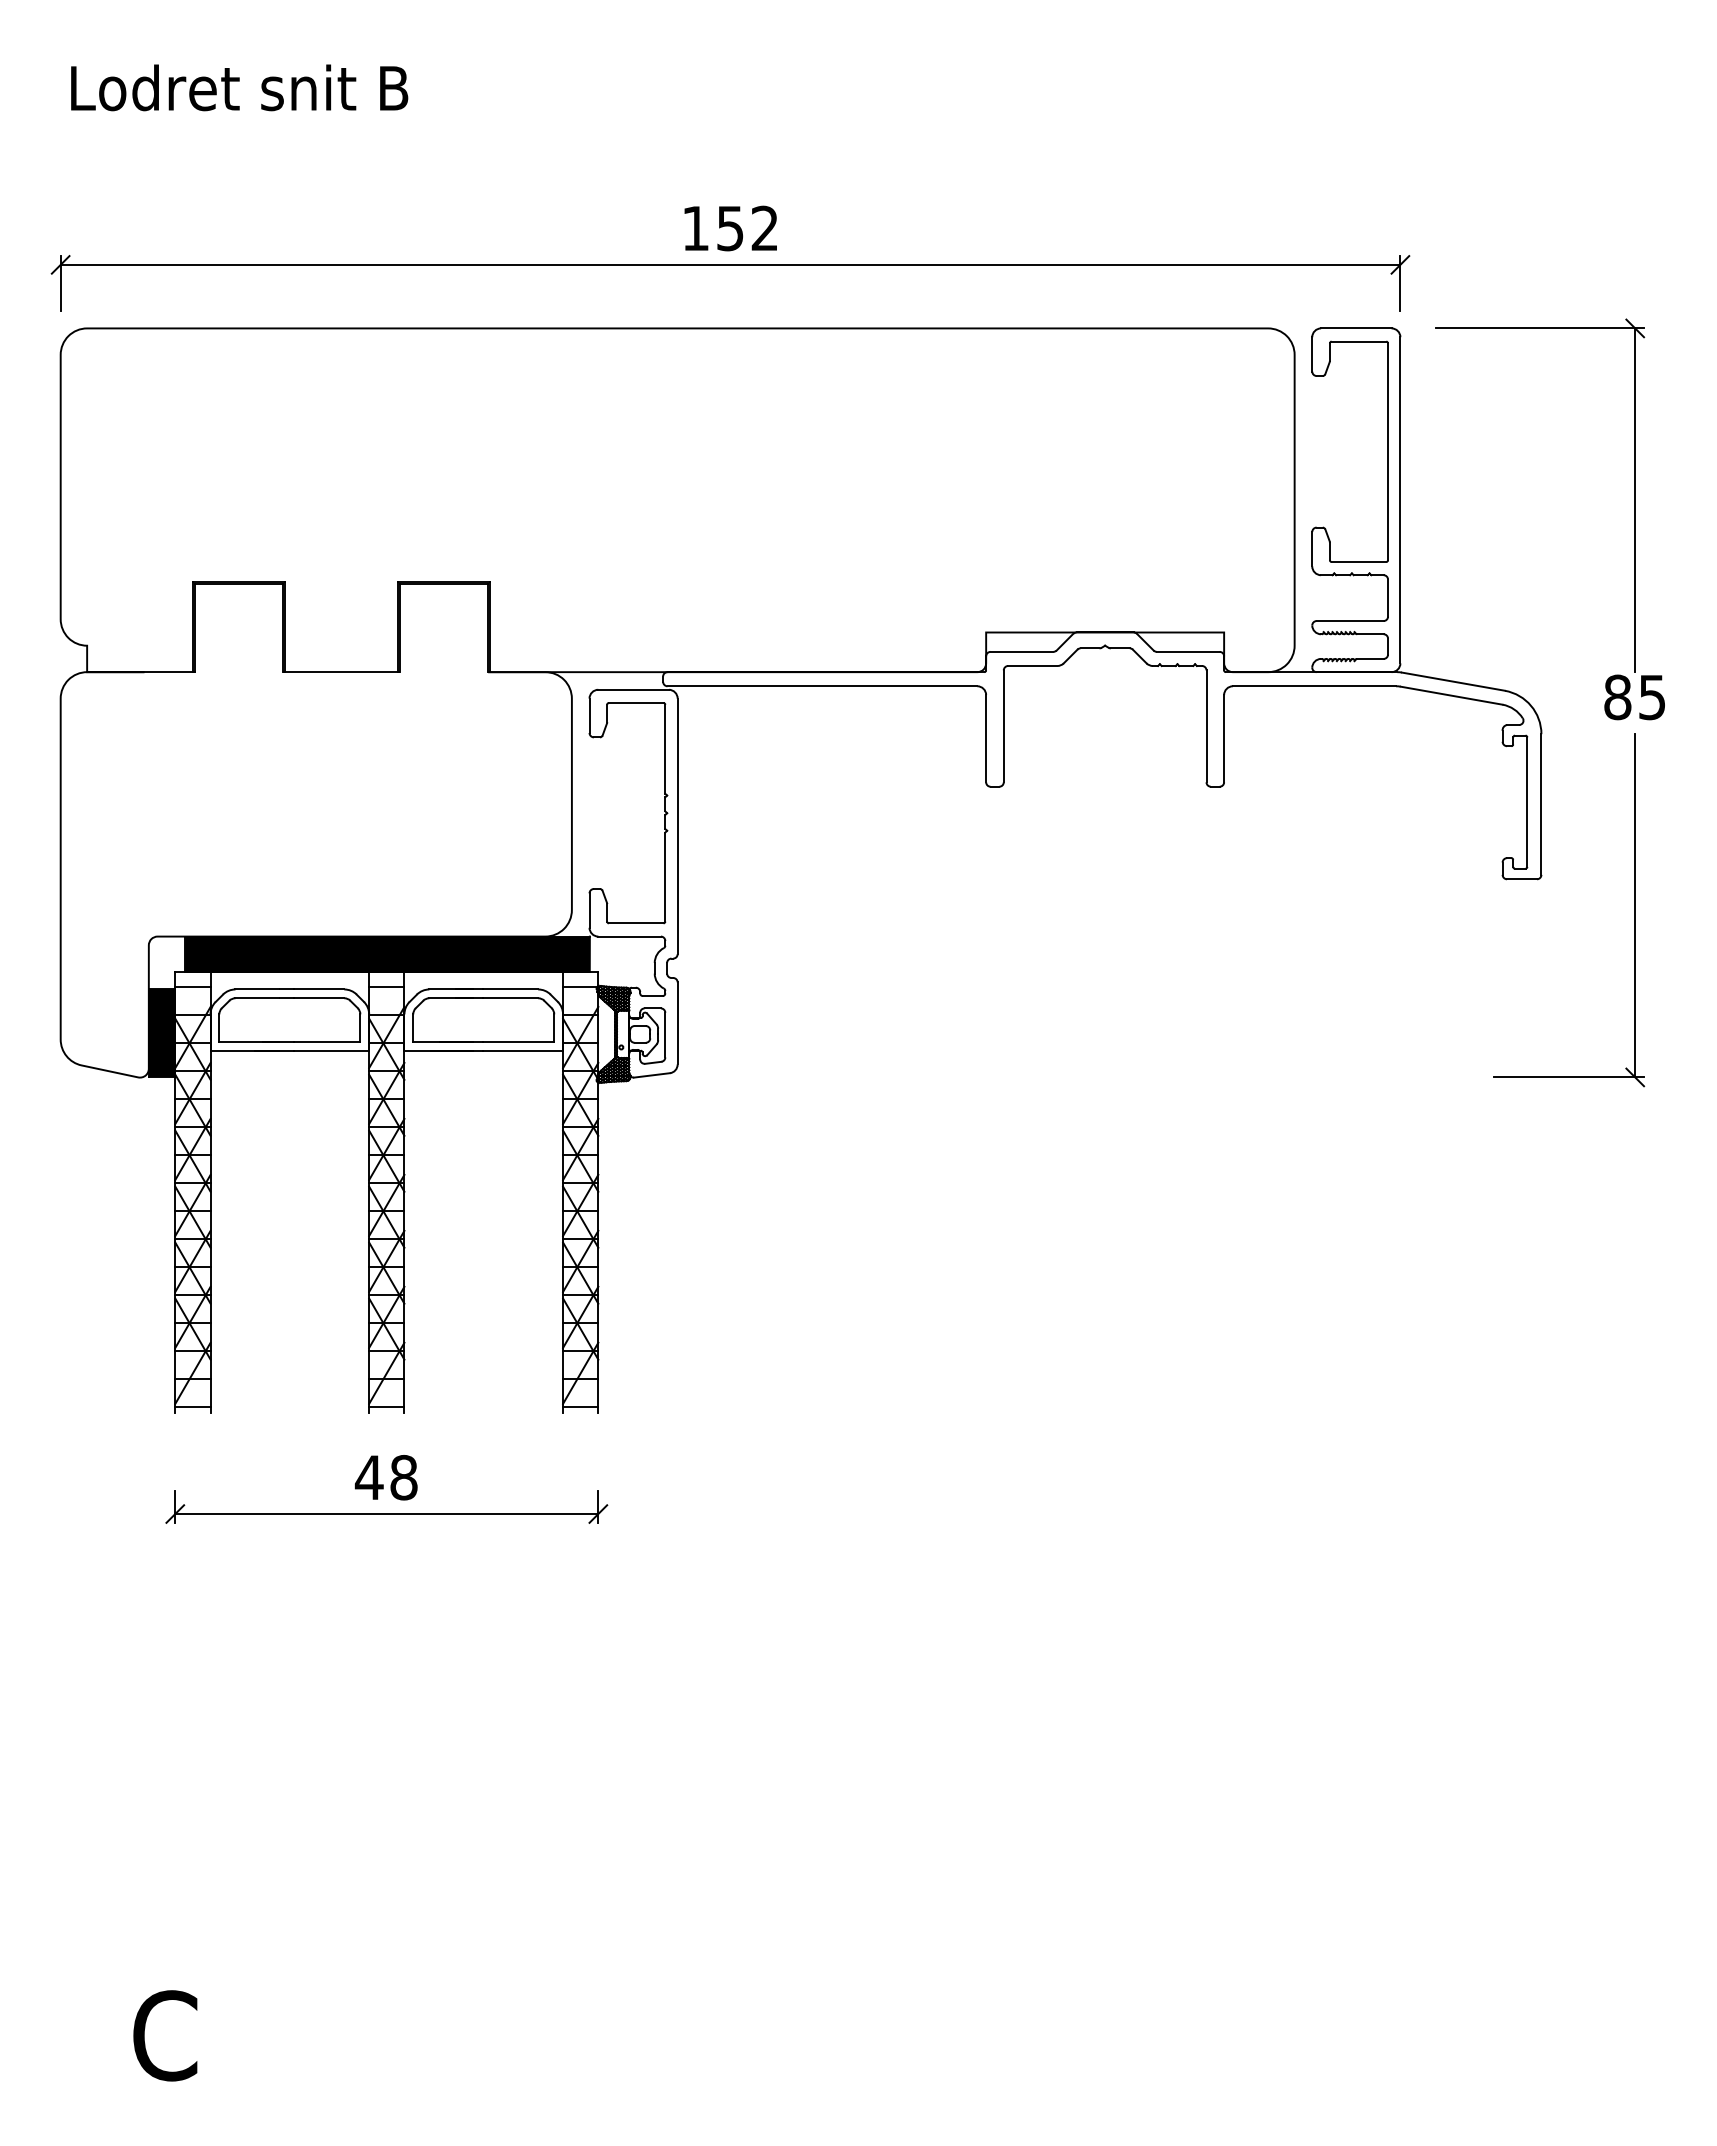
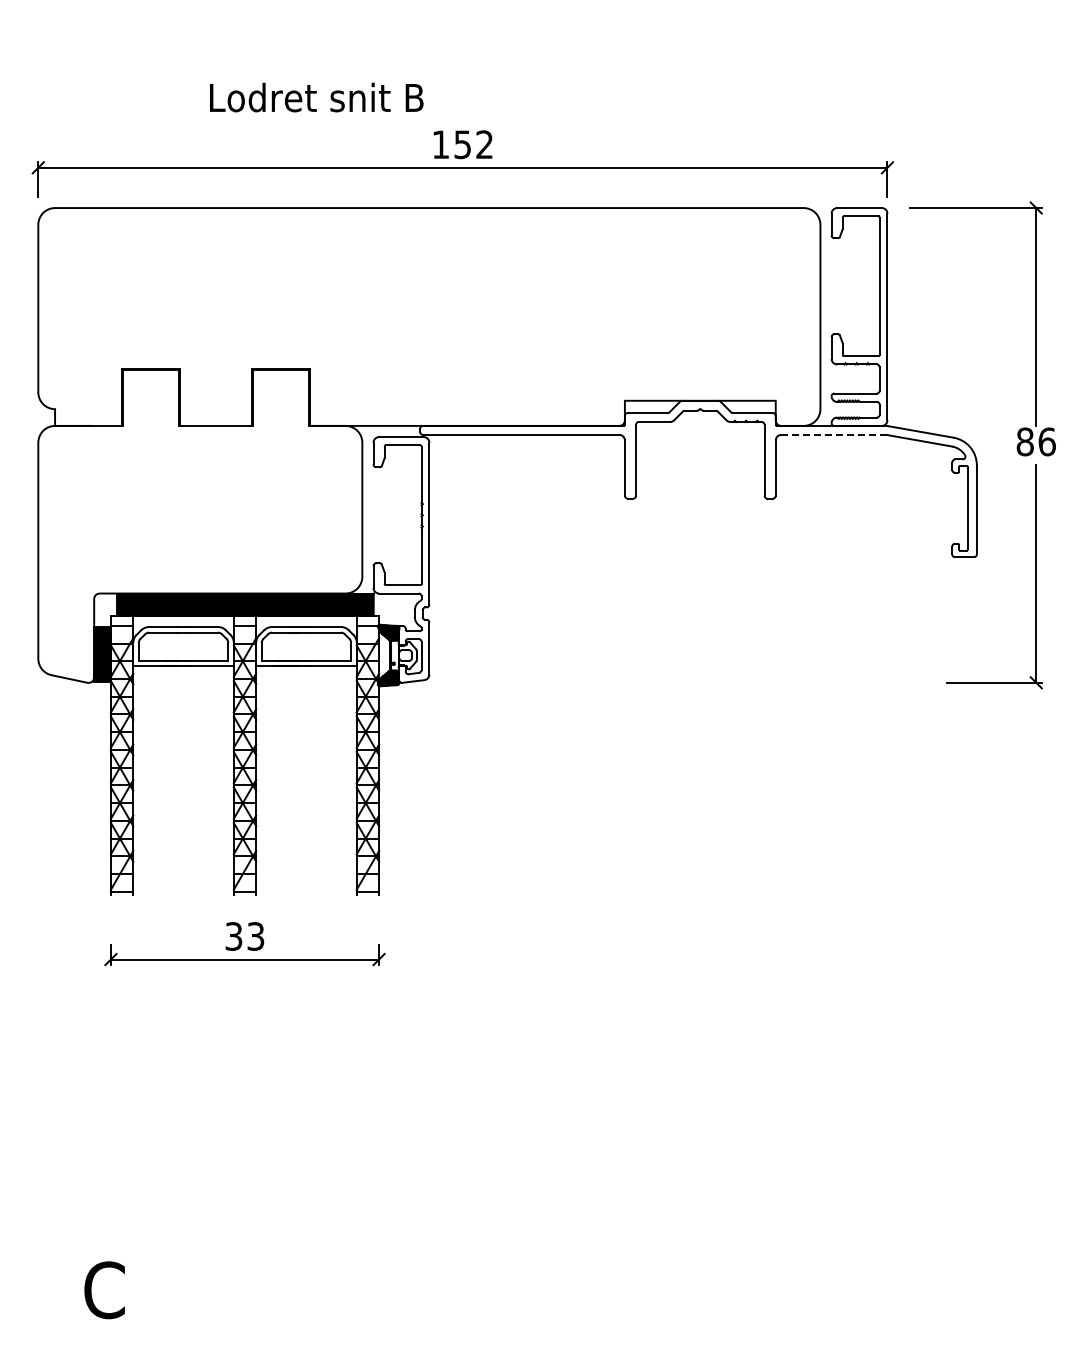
text: (239, 87) -> (316, 97), moved
line: (1315, 685) -> (833, 434), solid -> dashed
text: (1651, 696) -> (1046, 441), 85 -> 86
text: (385, 1477) -> (244, 936), 48 -> 33

